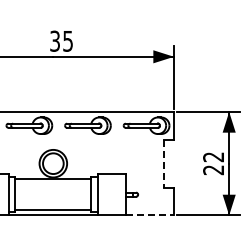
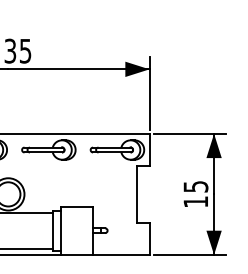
text: (213, 163) -> (195, 194), 22 -> 15
line: (163, 164) -> (137, 195), dashed -> solid
line: (150, 215) -> (122, 255), dashed -> solid

